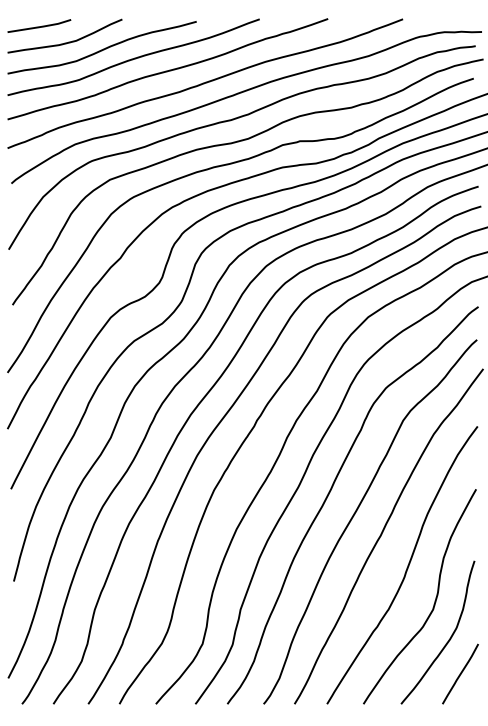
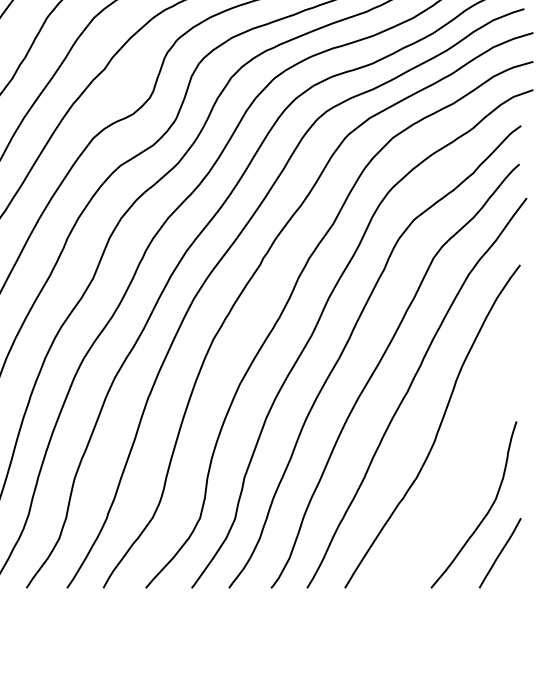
curve: (434, 600) -> (469, 467), removed

